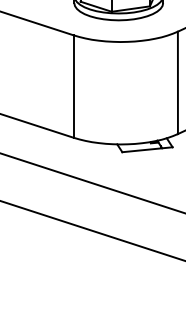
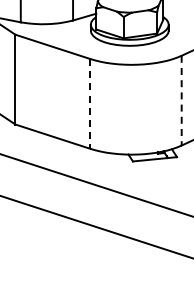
line: (177, 82) -> (181, 100), solid -> dashed
line: (73, 86) -> (90, 103), solid -> dashed

